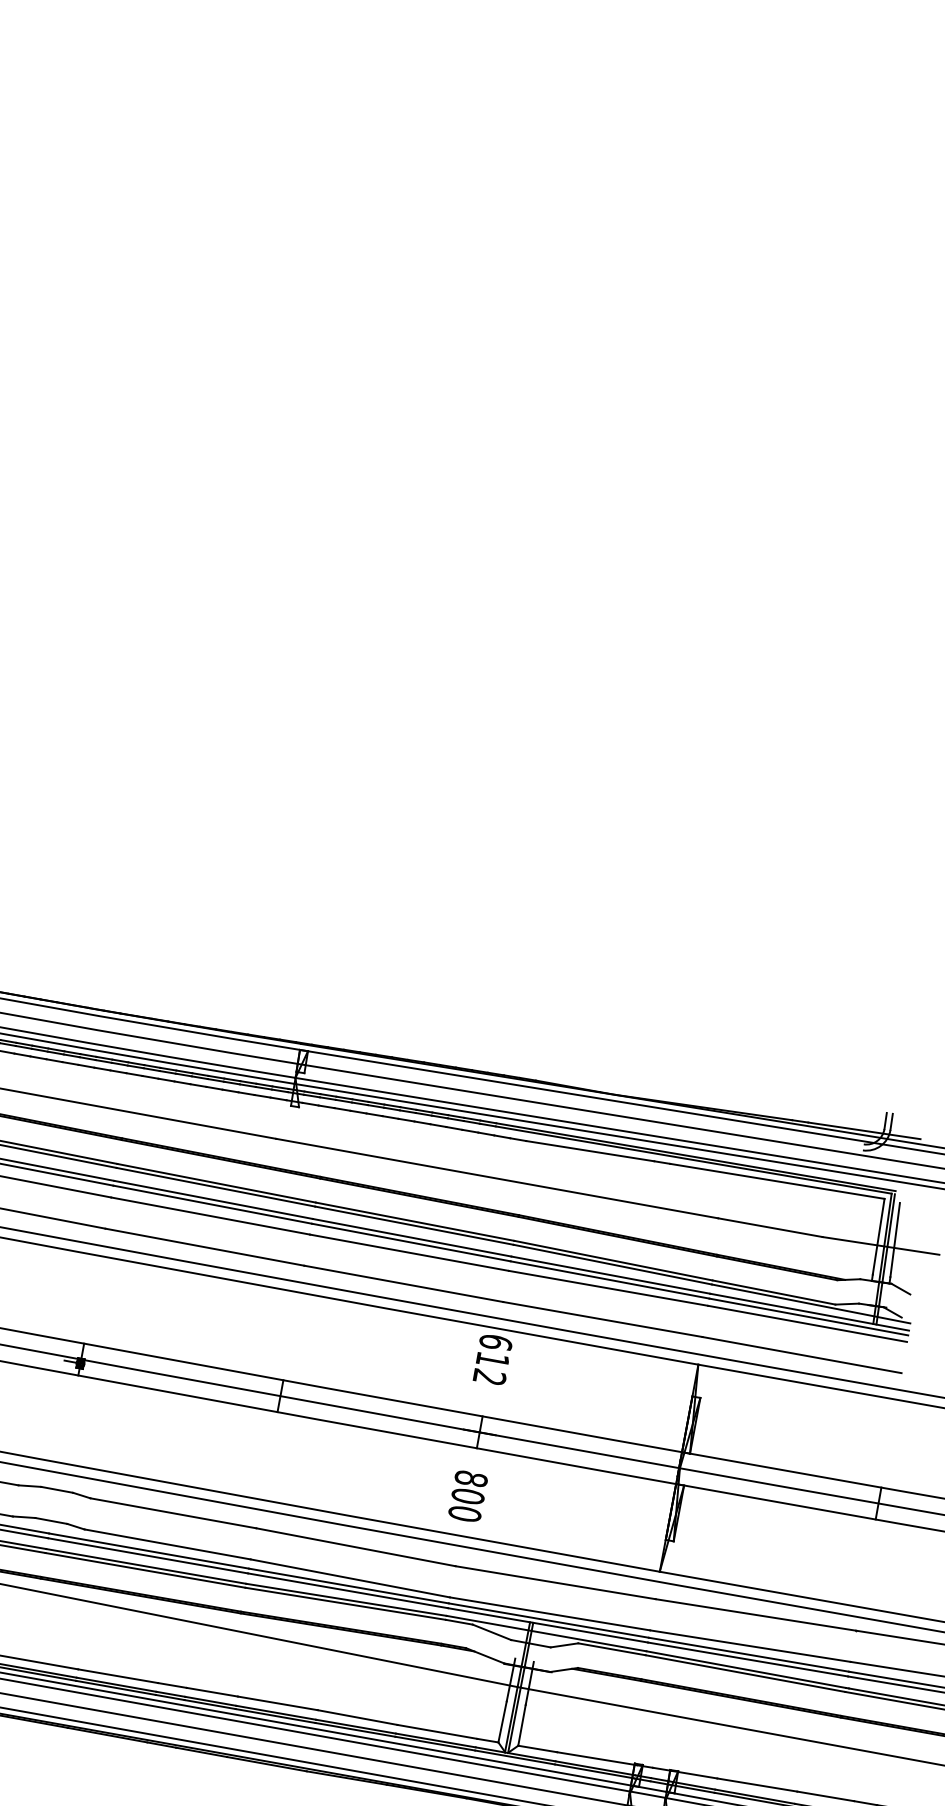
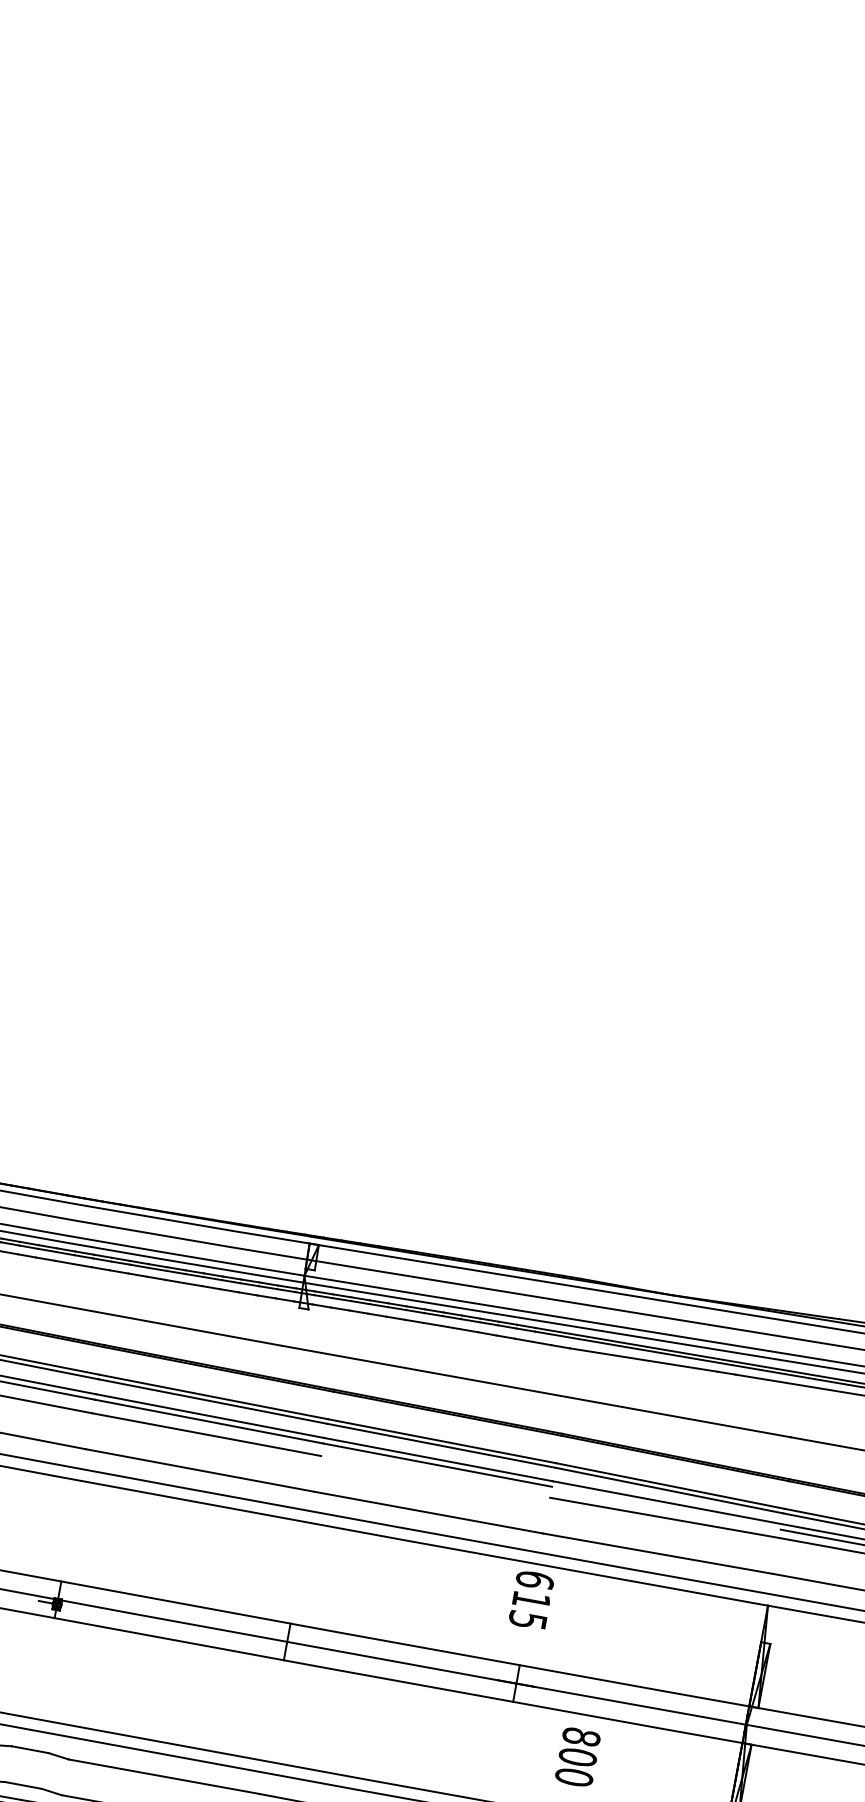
line: (408, 1252) -> (434, 1476), removed
line: (609, 1279) -> (665, 1507), removed
text: (489, 1376) -> (527, 1619), 612 -> 615
text: (467, 1495) -> (577, 1756), moved

